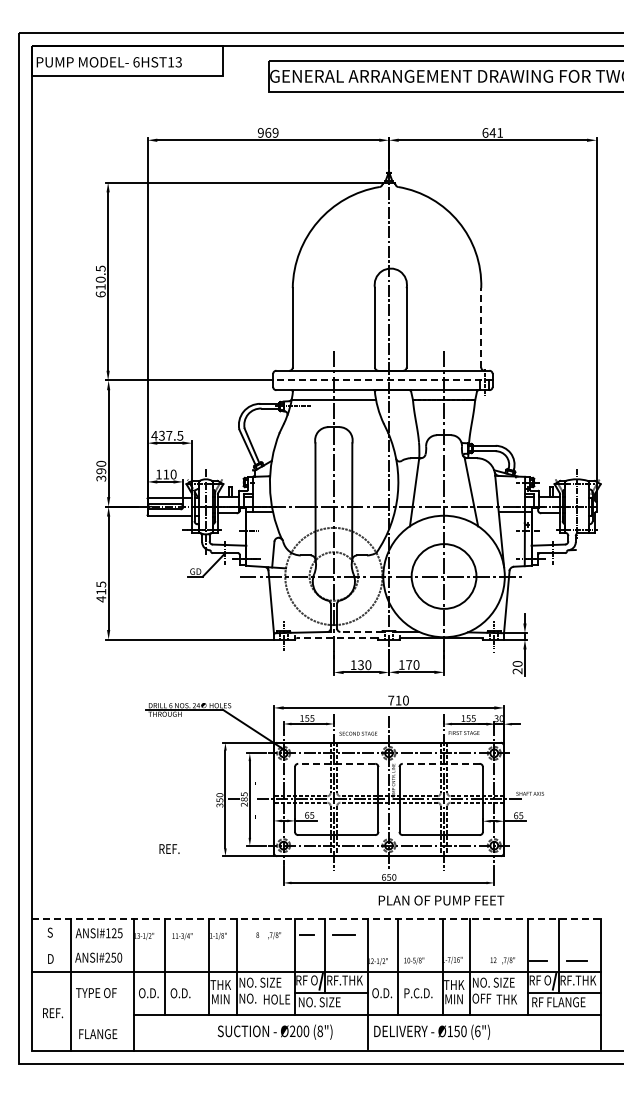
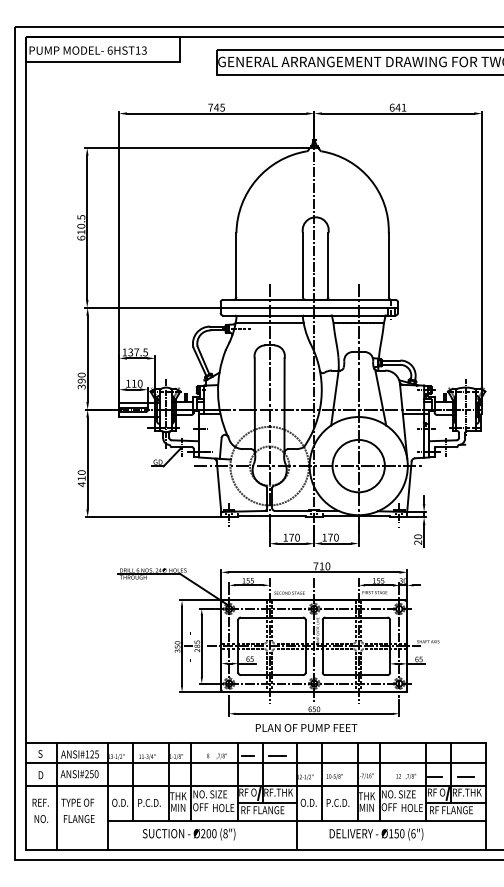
text: (267, 132) -> (216, 107), 969 -> 745
line: (481, 327) -> (388, 264), dashed -> solid
line: (382, 380) -> (308, 307), dashed -> solid
text: (154, 435) -> (124, 352), 437.5 -> 137.5
text: (101, 584) -> (81, 472), 415 -> 410
line: (360, 631) -> (291, 510), dashed -> solid
line: (336, 638) -> (271, 516), dashed -> solid
text: (360, 665) -> (291, 538), 130 -> 170
line: (336, 763) -> (271, 617), dashed -> solid
line: (440, 763) -> (355, 617), dashed -> solid
text: (169, 848) -> (40, 802), moved
text: (441, 900) -> (306, 727), moved
line: (316, 919) -> (255, 743), dashed -> solid
line: (316, 944) -> (255, 763), added
text: (184, 993) -> (148, 803), O.D. -> P.C.D.
text: (248, 998) -> (200, 807), NO. -> OFF
text: (509, 999) -> (411, 807), THK -> HOLE
text: (325, 1002) -> (262, 810), NO. SIZE -> RF FLANGE
text: (53, 1013) -> (43, 819), REF. -> NO.
text: (274, 1031) -> (188, 833), moved
text: (431, 1031) -> (376, 833), moved
text: (98, 1034) -> (79, 819), moved

